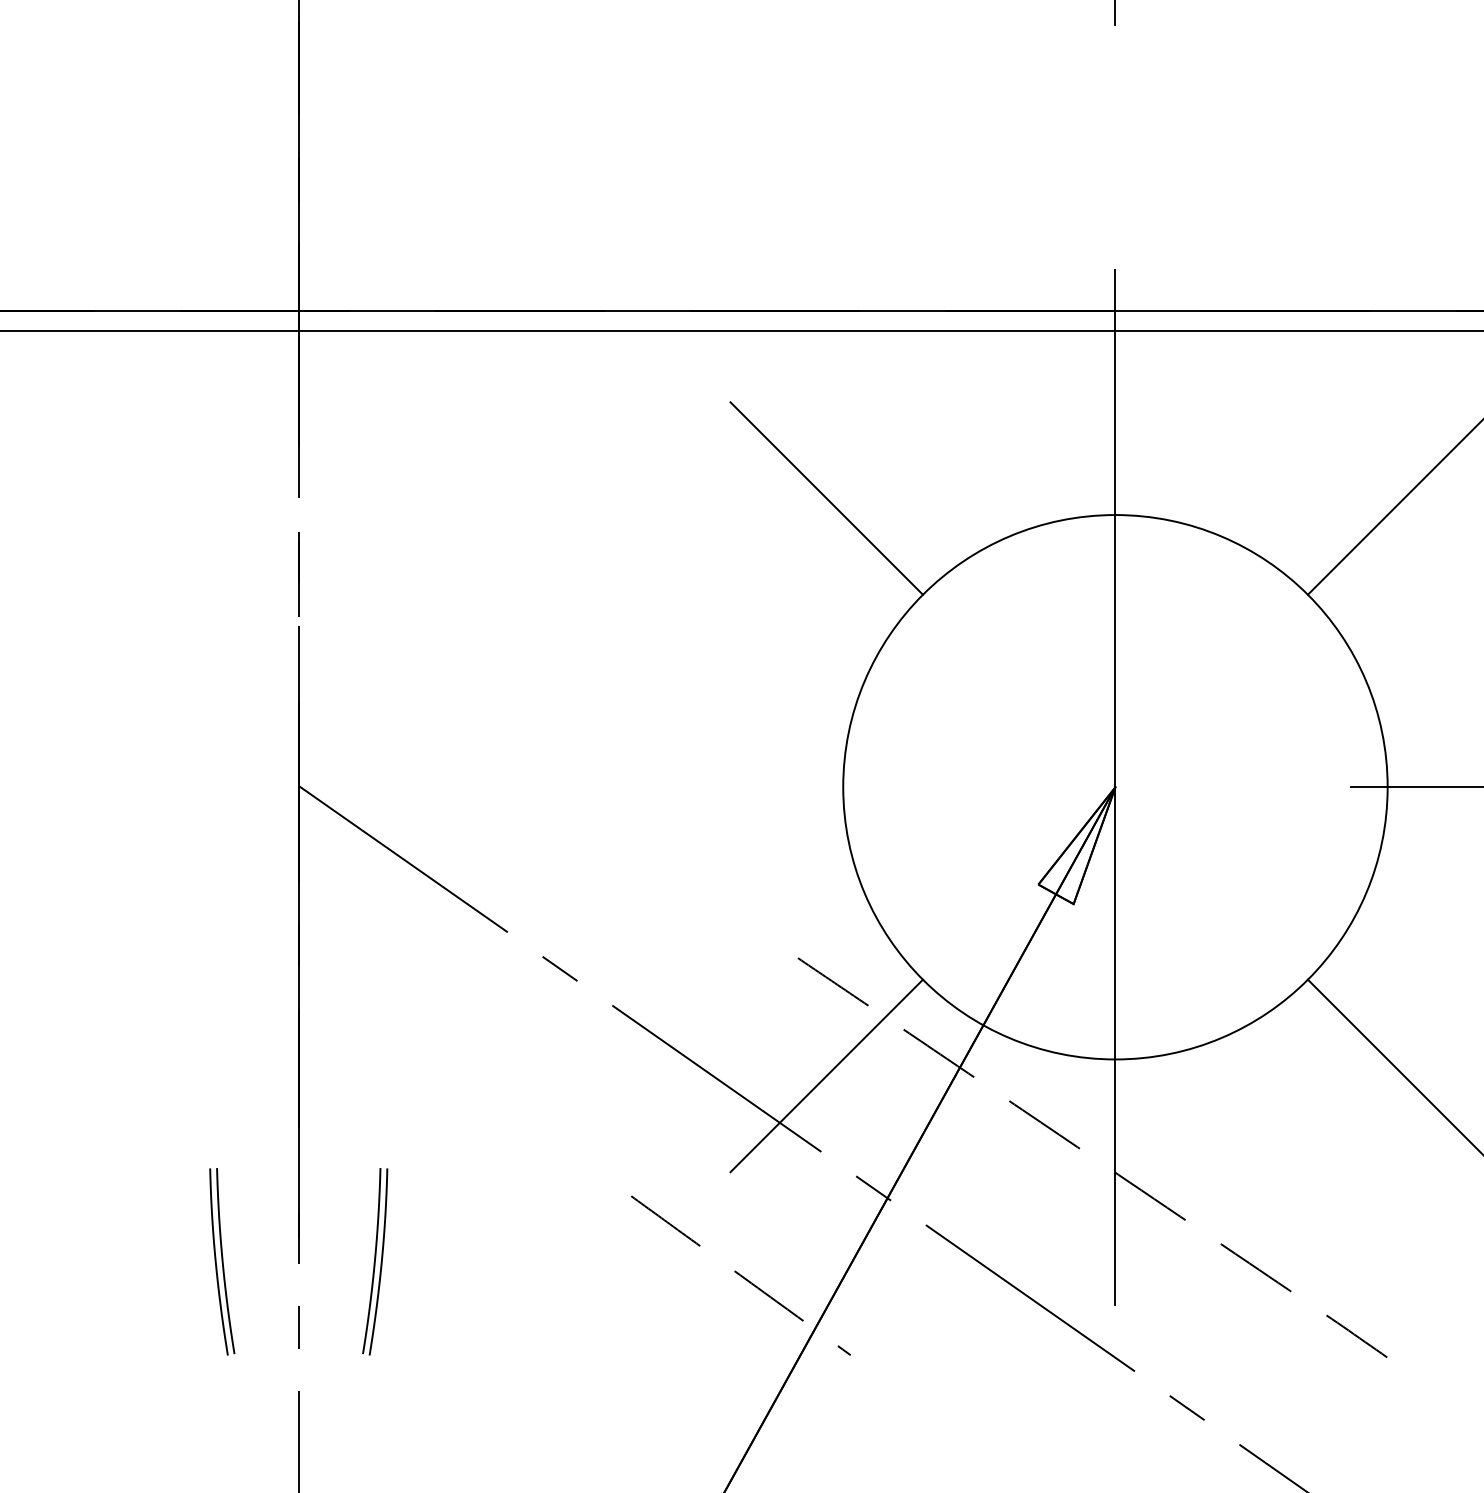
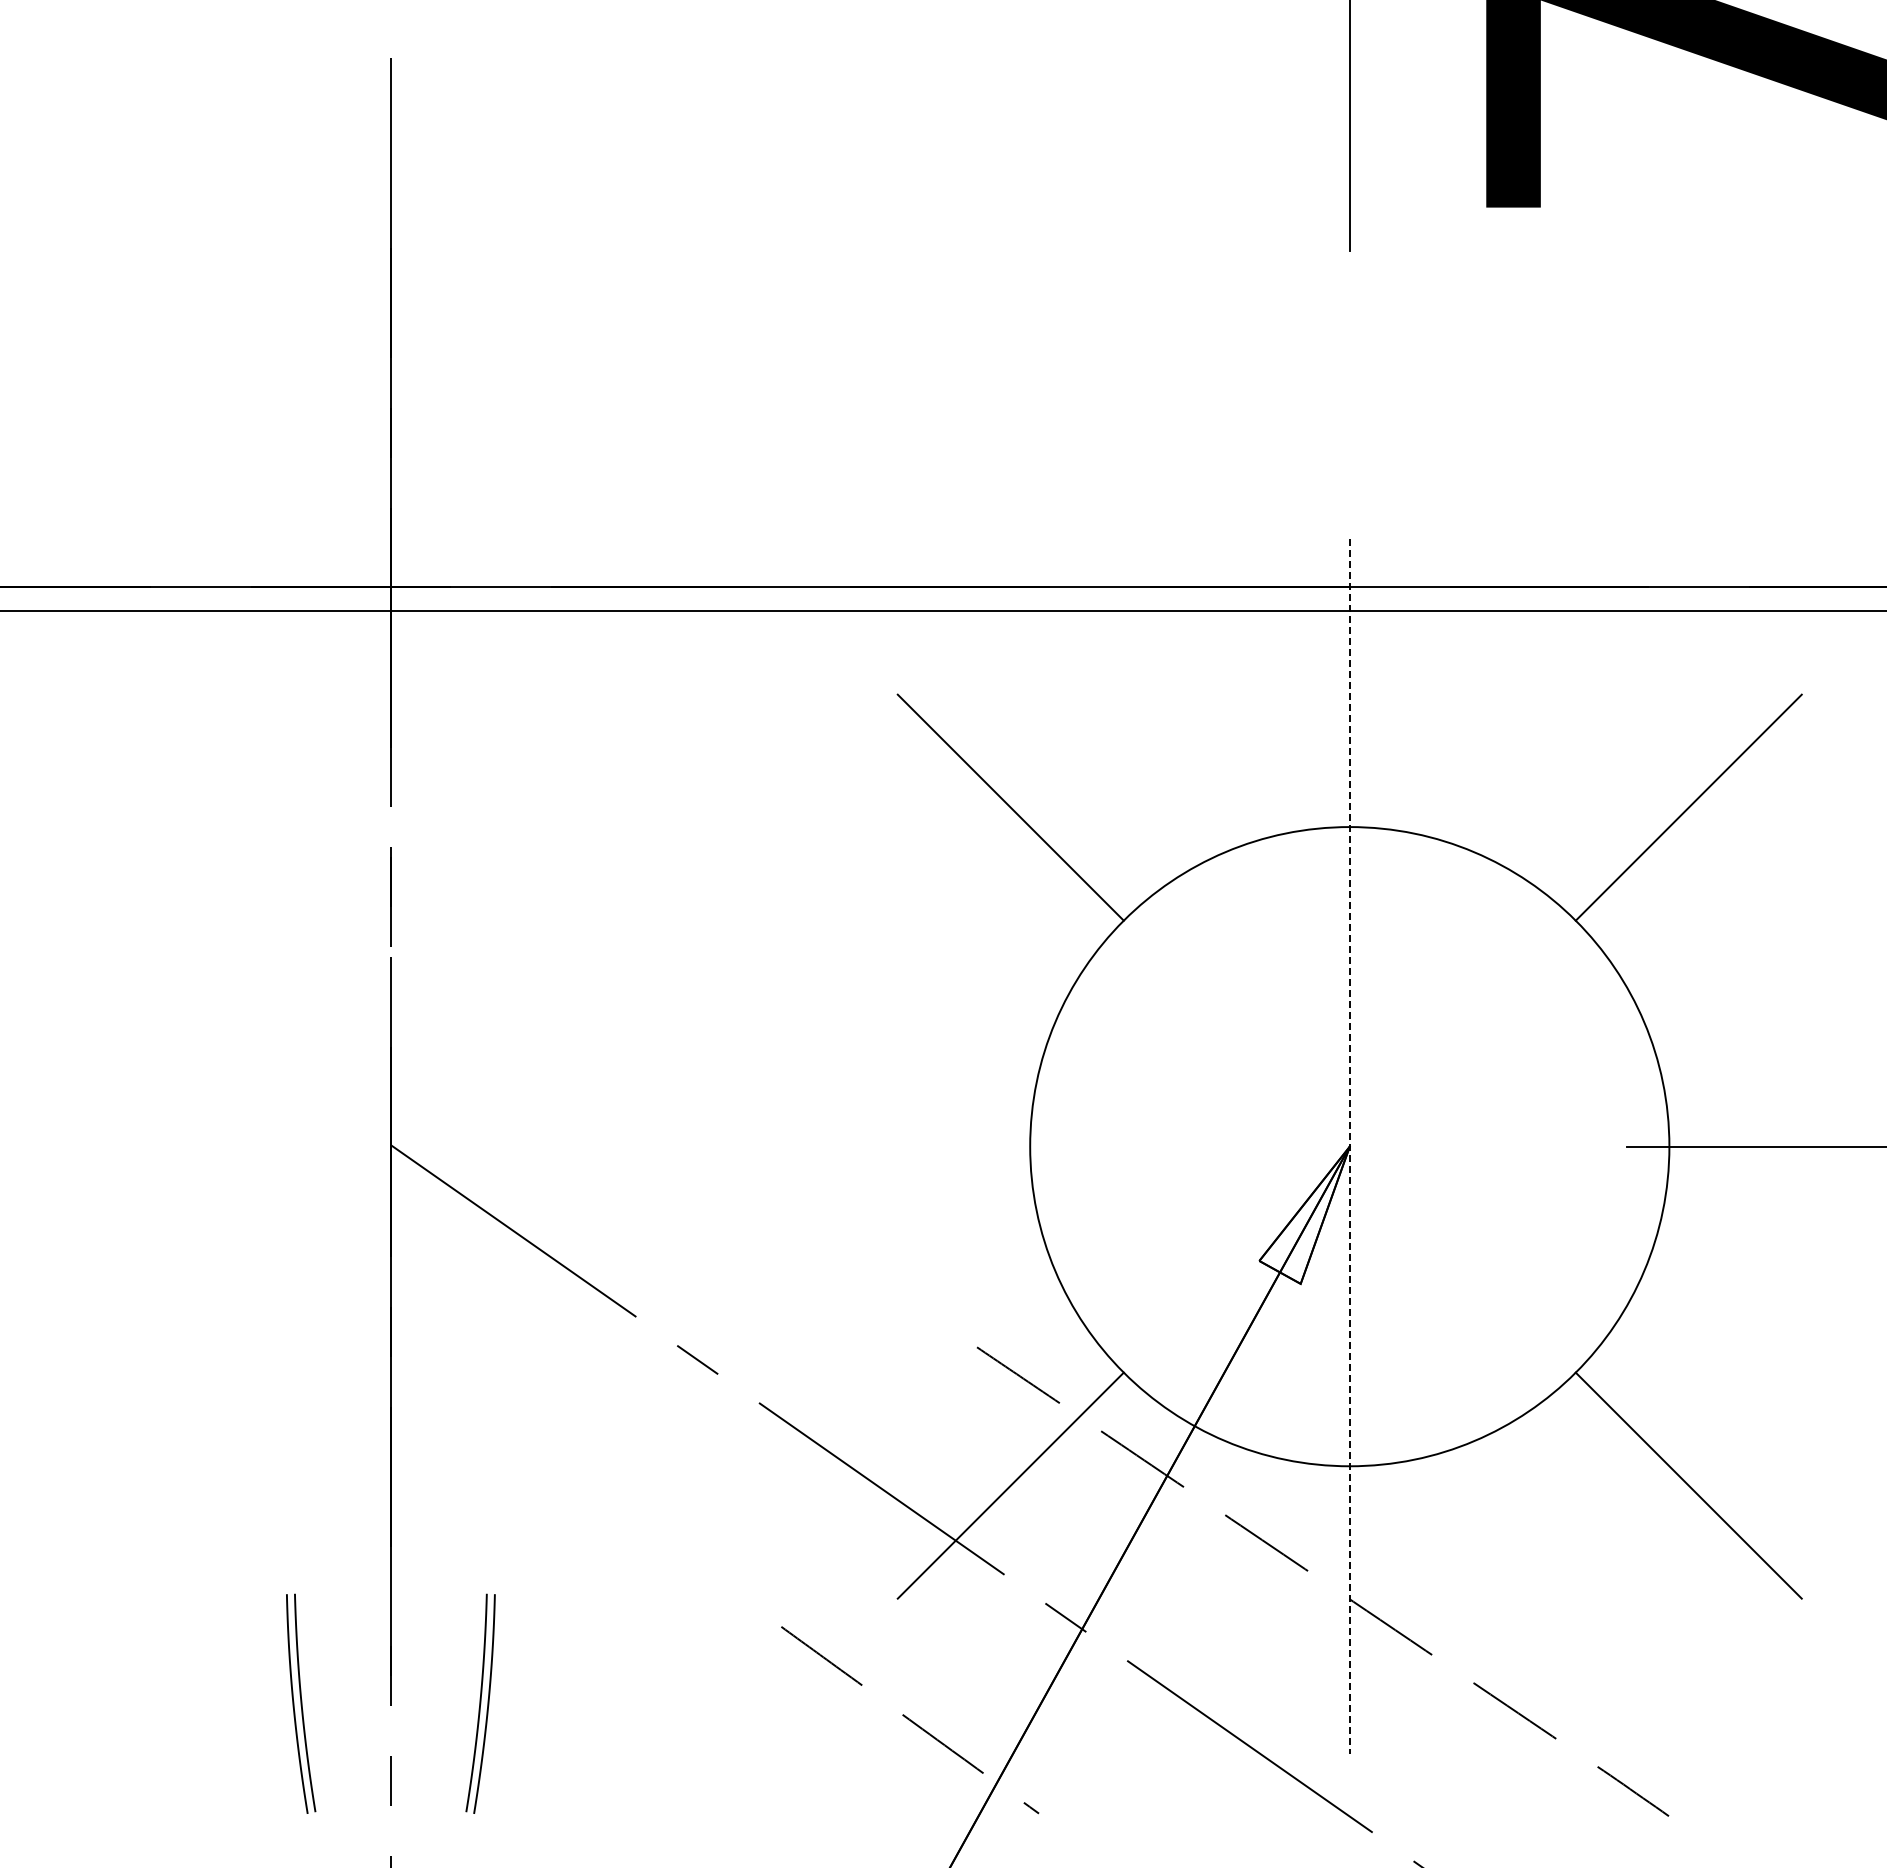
line: (1115, 787) -> (1349, 1146), solid -> dashed

